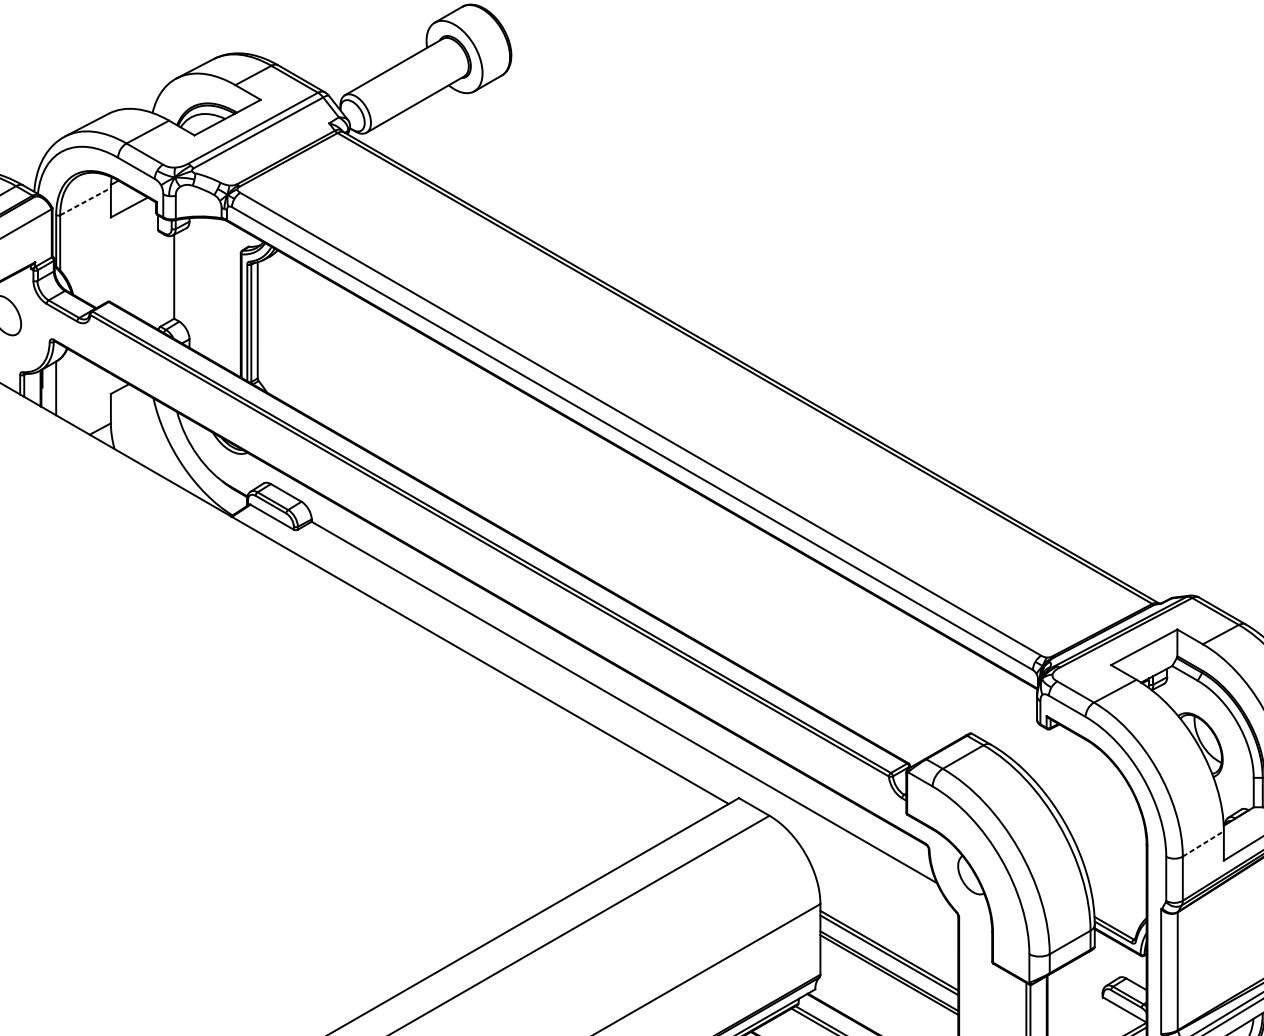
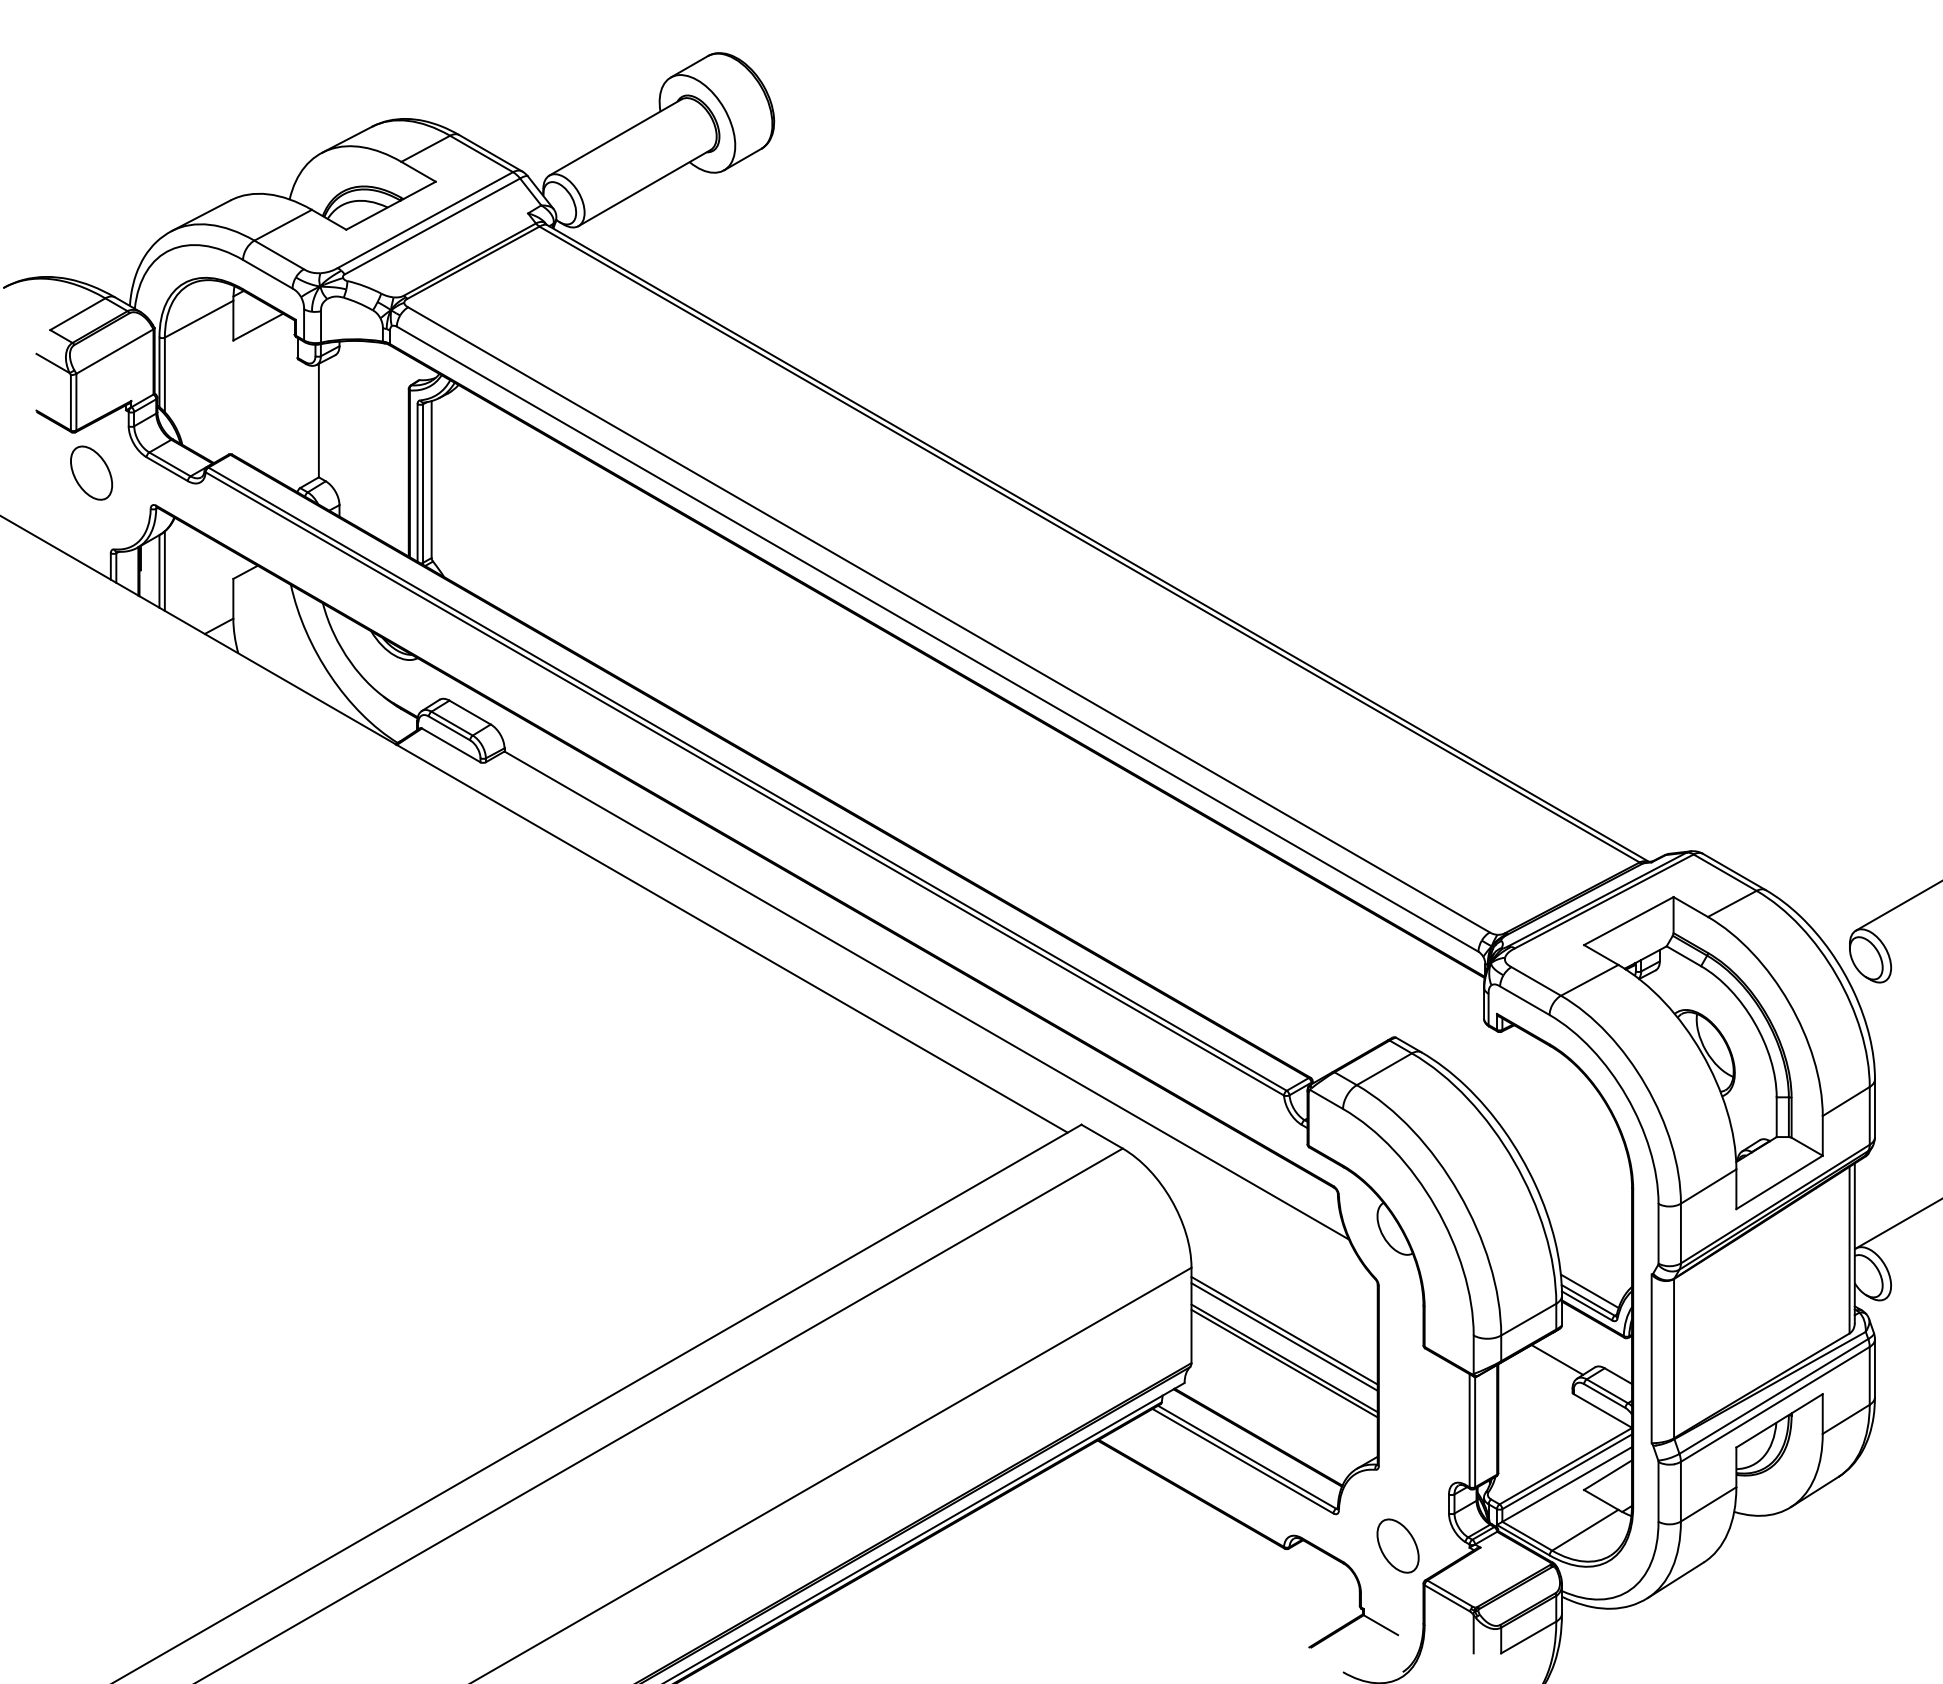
line: (85, 201) -> (199, 319), dashed -> solid
line: (59, 387) -> (164, 570), added
line: (1203, 843) -> (1708, 1186), dashed -> solid
line: (1115, 921) -> (1589, 1291), added
line: (1091, 971) -> (1557, 1359), added

